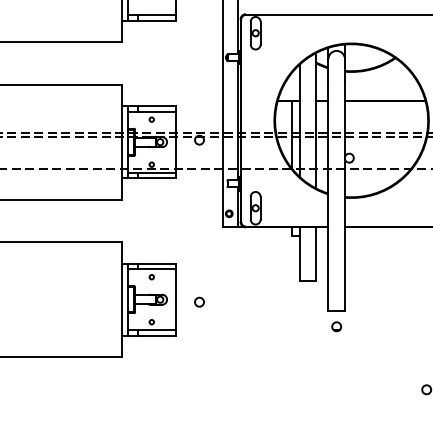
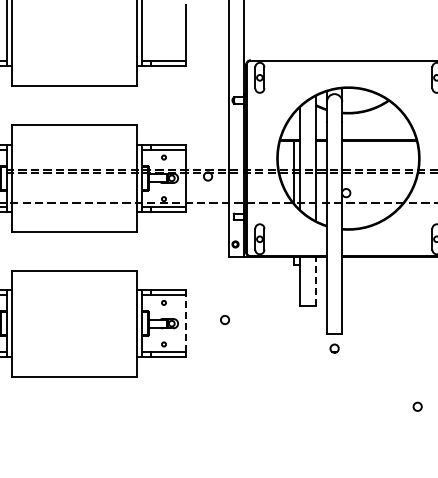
line: (315, 253) -> (315, 281), solid -> dashed
line: (176, 299) -> (186, 323), solid -> dashed
circle: (199, 301) -> (225, 319), moved

